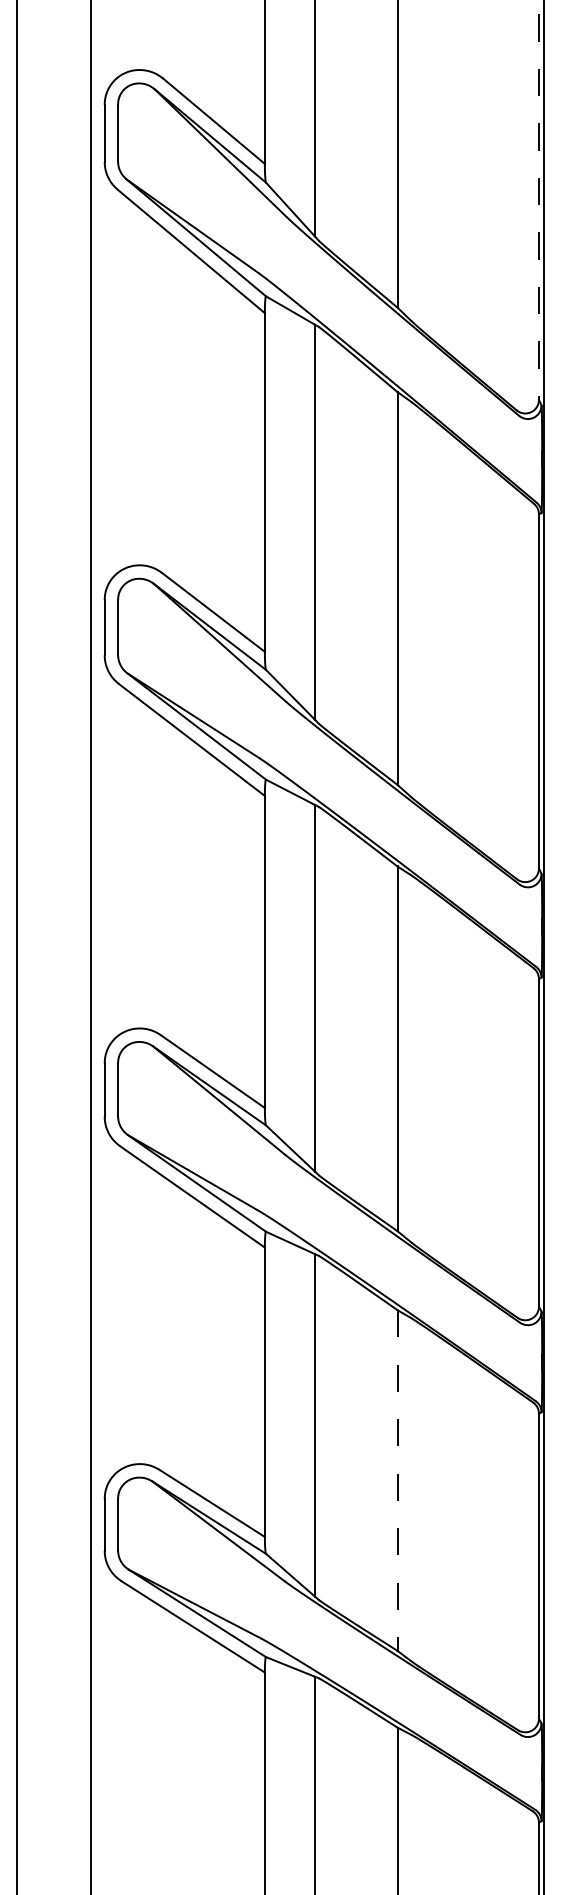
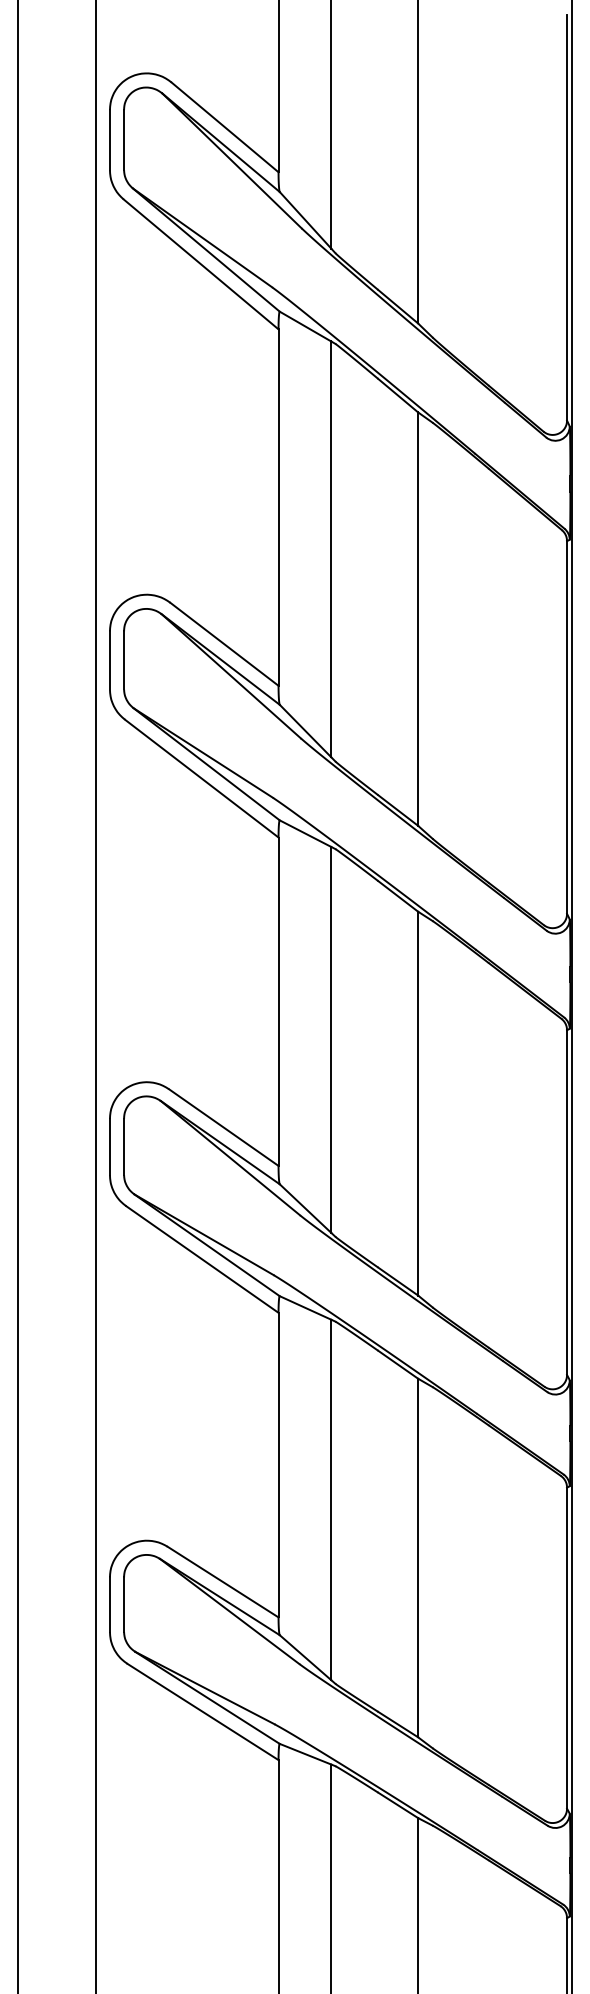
line: (539, 206) -> (567, 217), dashed -> solid
line: (397, 1480) -> (418, 1558), dashed -> solid

